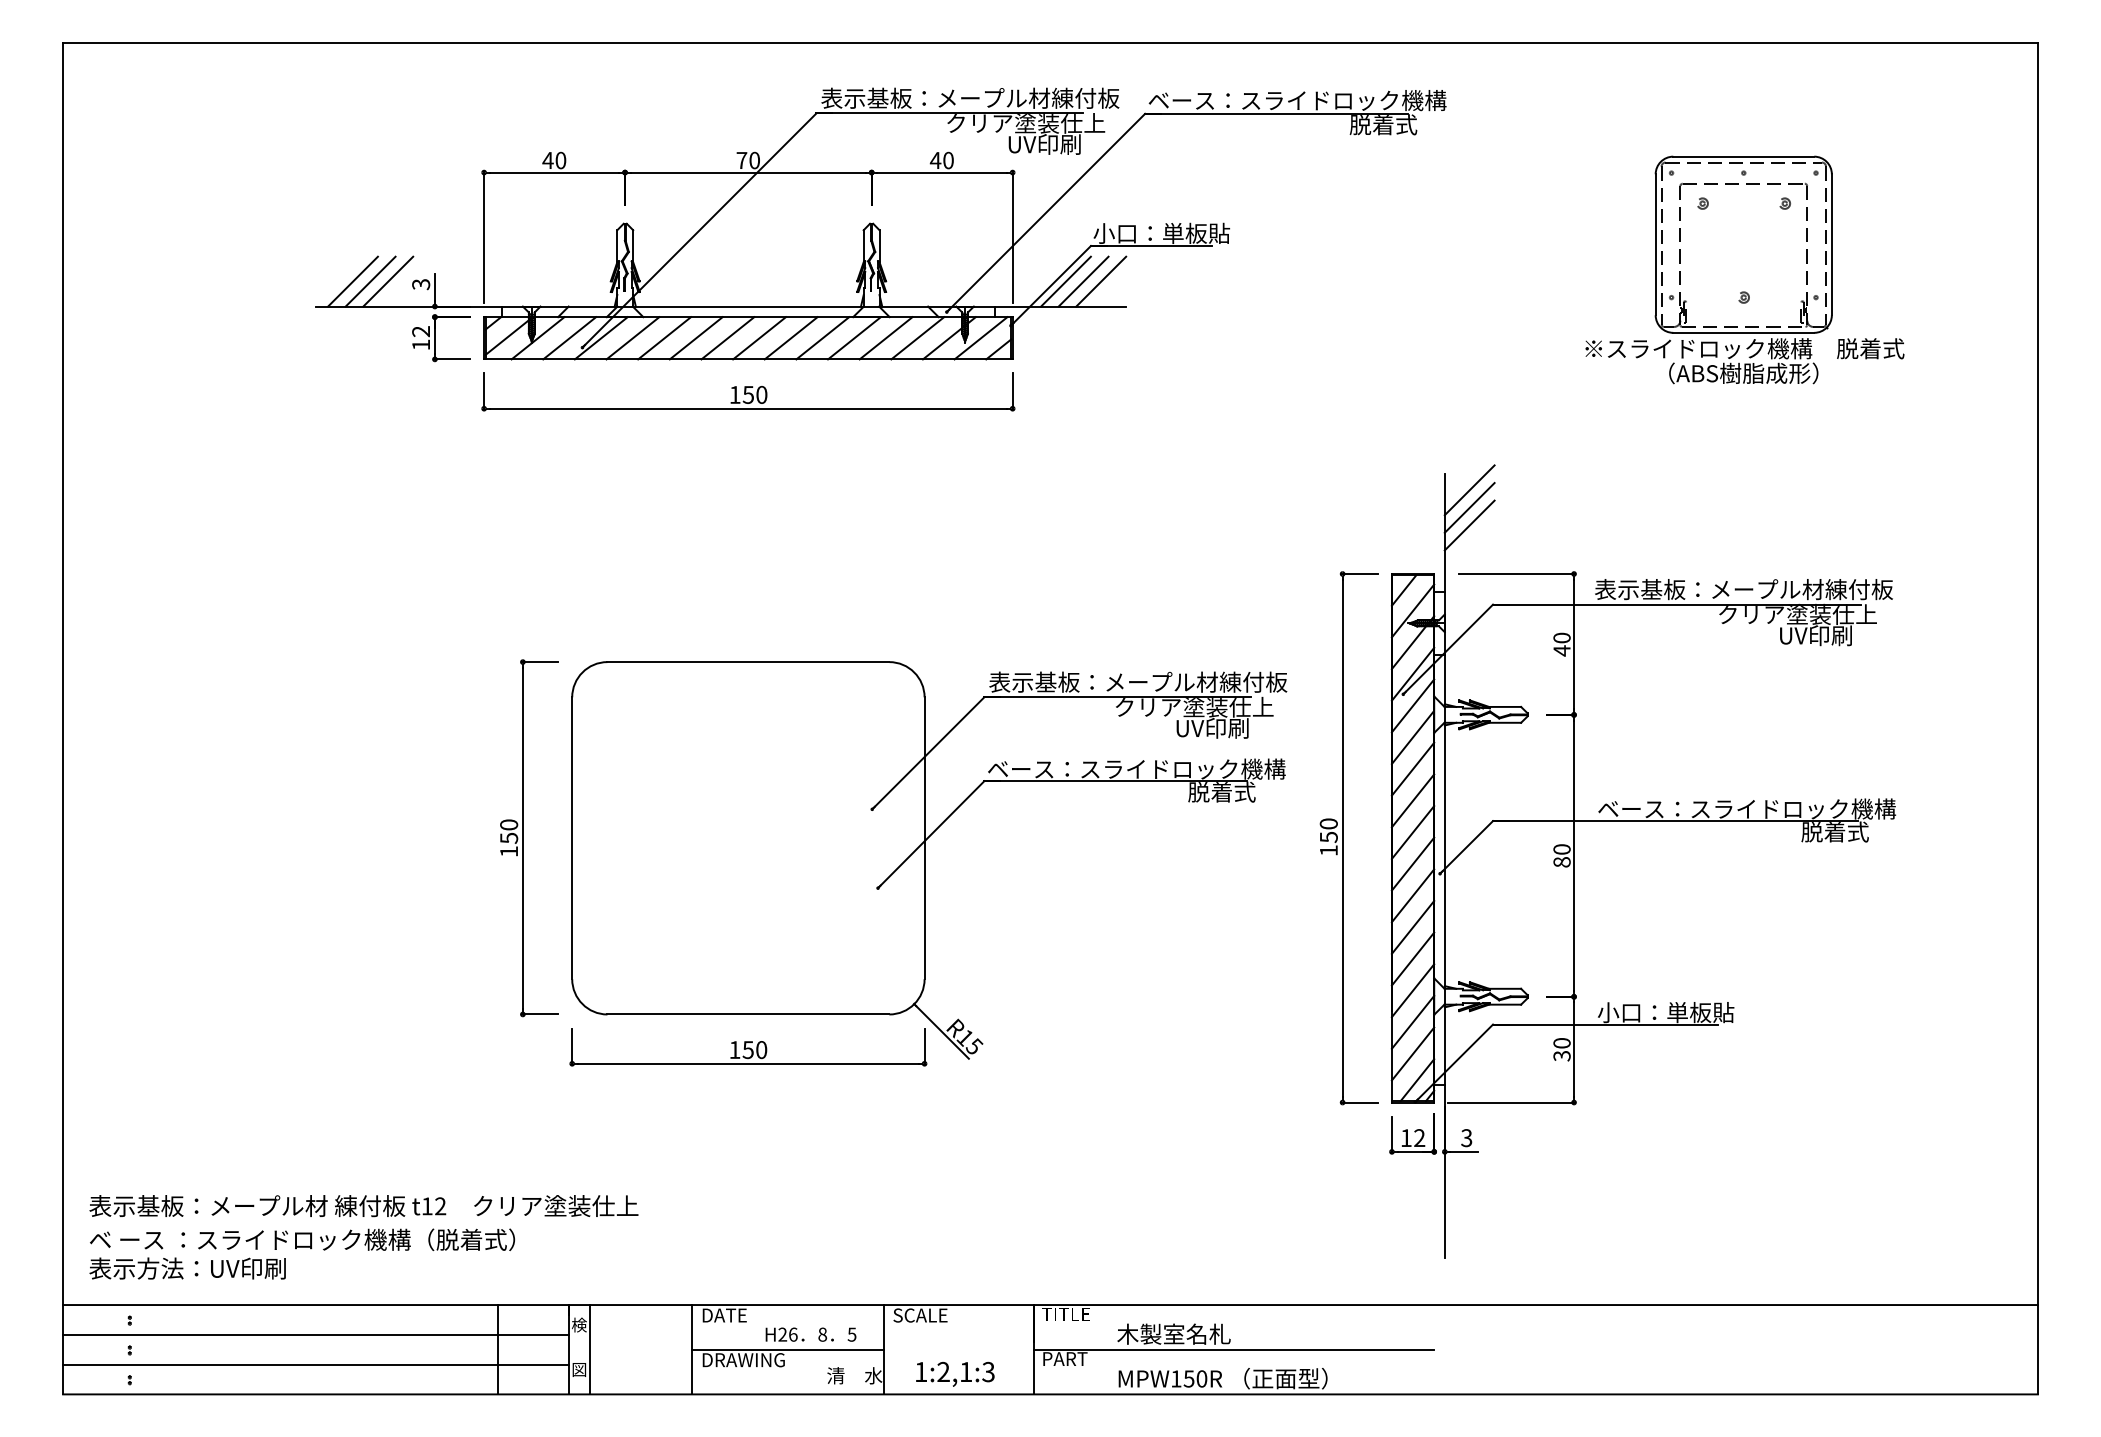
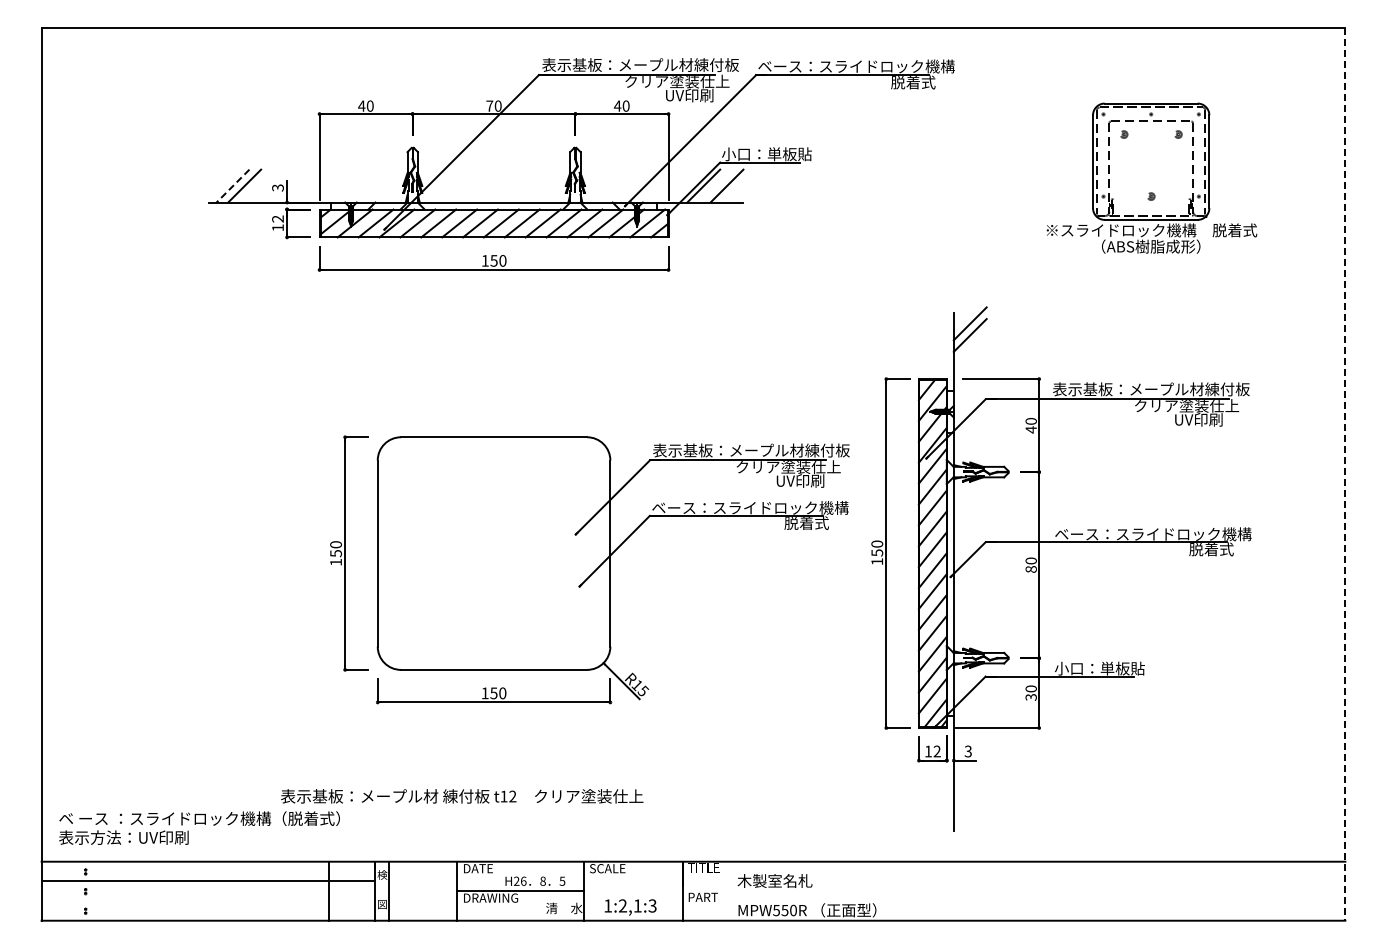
line: (387, 280) -> (255, 185), removed
line: (1082, 280) -> (714, 185), removed
line: (352, 282) -> (232, 186), solid -> dashed
line: (1468, 524) -> (969, 346), removed
line: (2038, 718) -> (1345, 474), solid -> dashed
text: (364, 1206) -> (462, 796), moved
line: (1233, 1350) -> (814, 891), removed
line: (315, 1365) -> (208, 901), removed
text: (1176, 1378) -> (776, 910), MPW150R -> MPW550R

